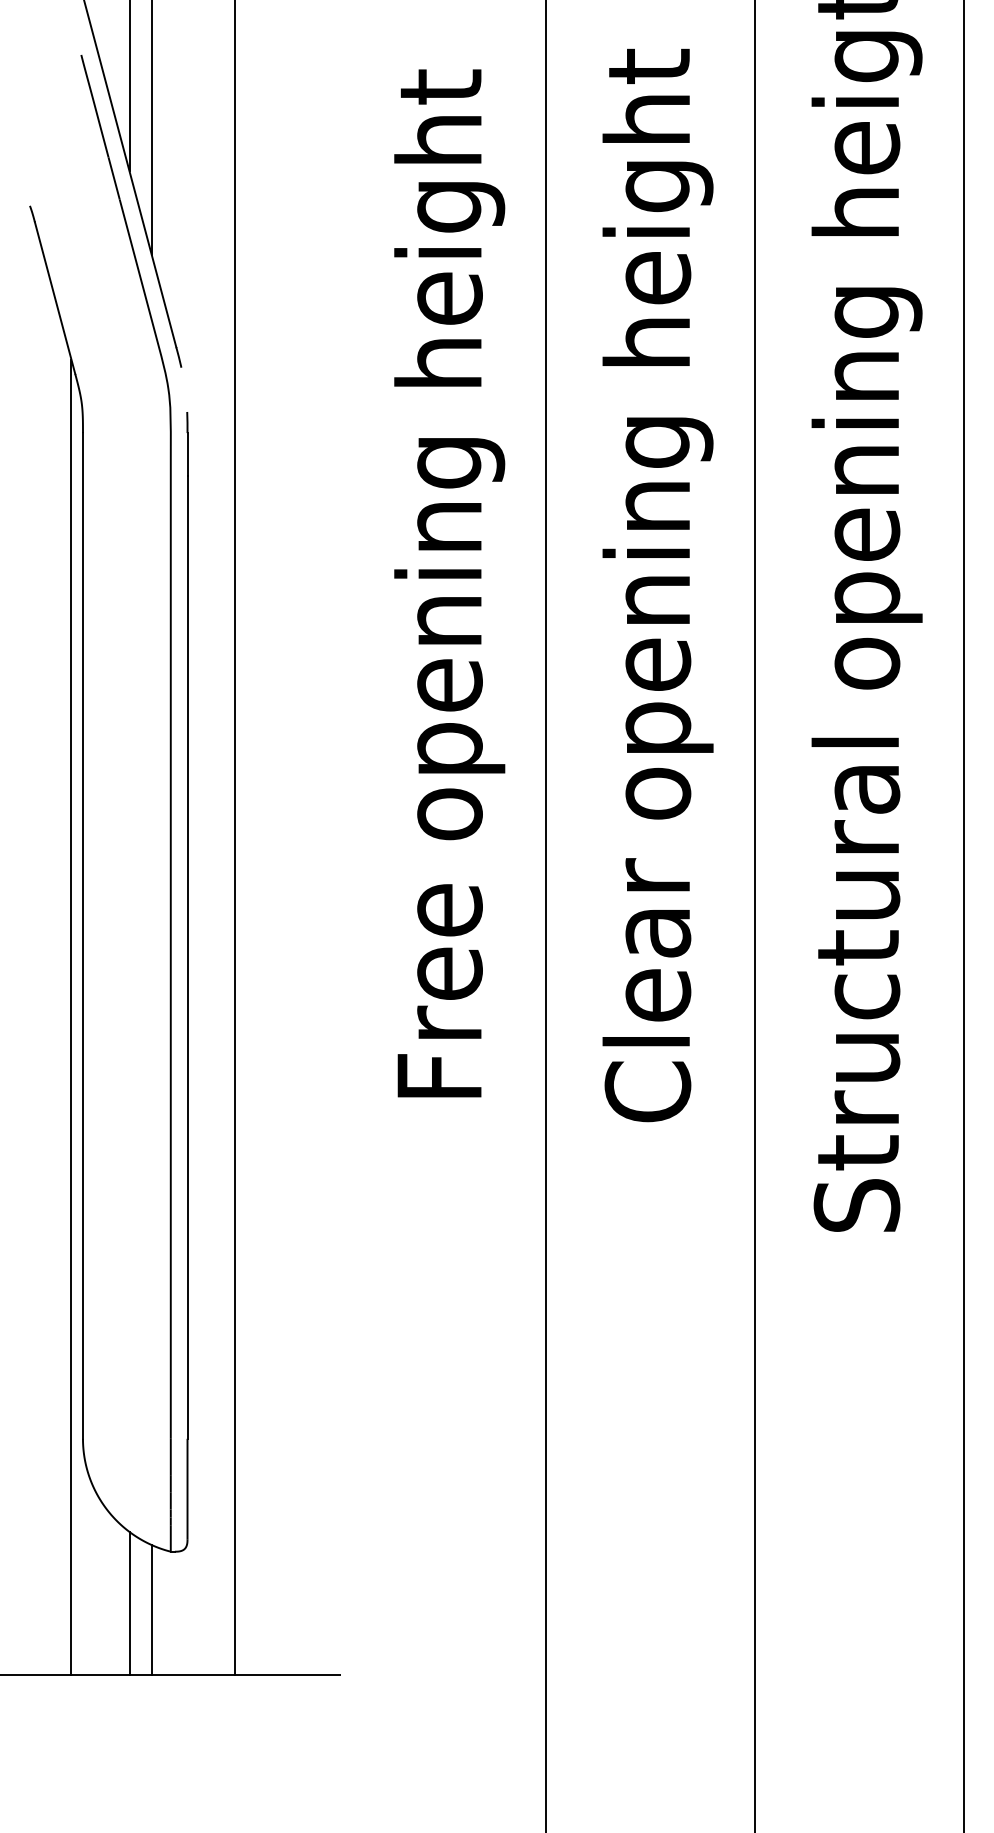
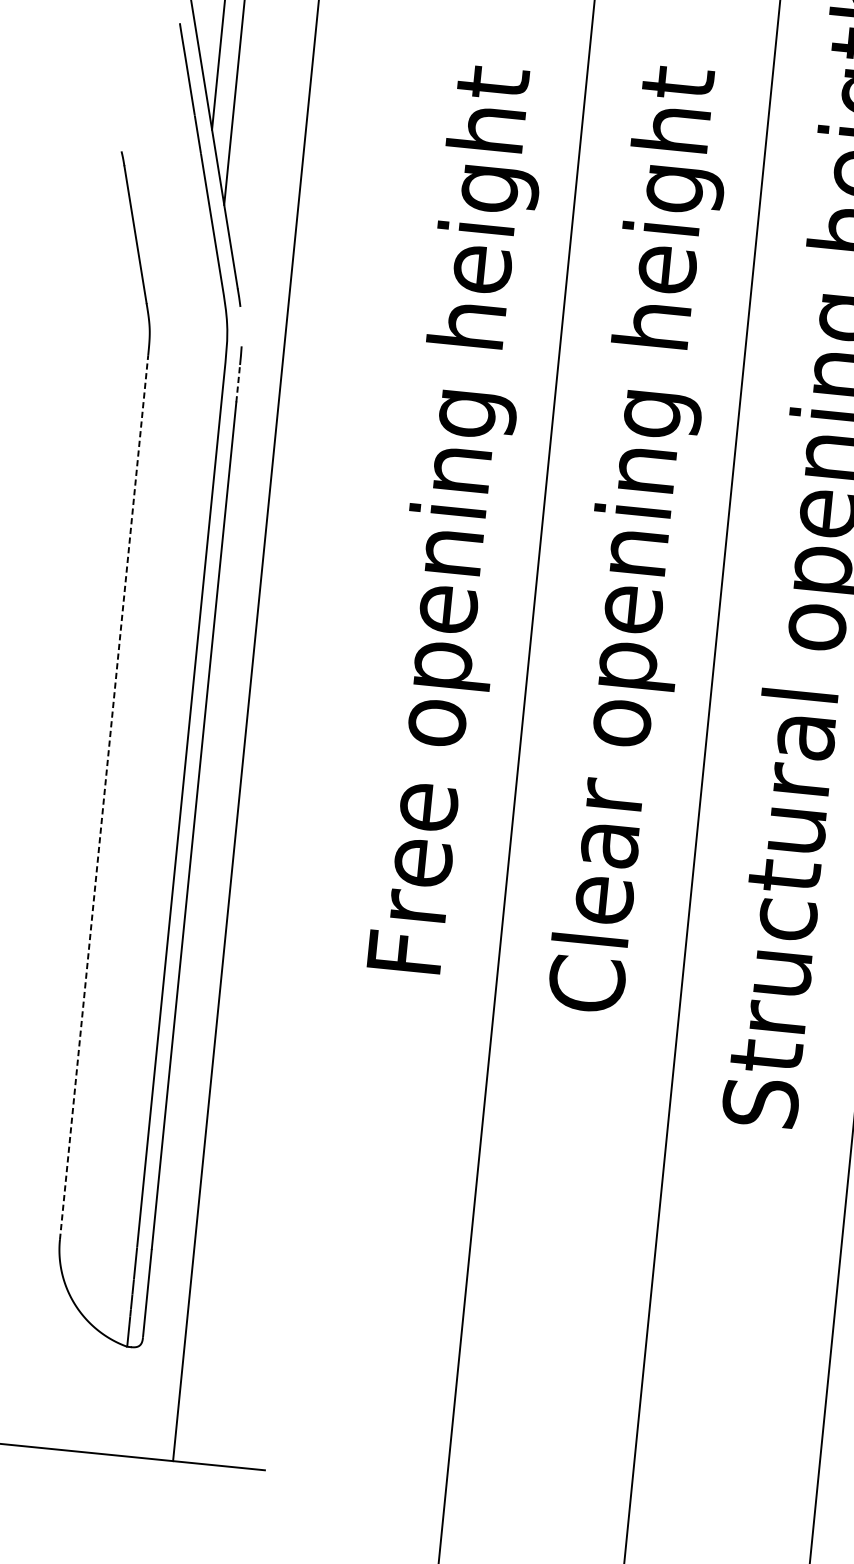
line: (187, 453) -> (238, 382), solid -> dashed
line: (82, 935) -> (103, 797), solid -> dashed
line: (71, 1017) -> (86, 868), removed
line: (129, 1603) -> (86, 1388), removed
line: (151, 1610) -> (105, 1396), removed

